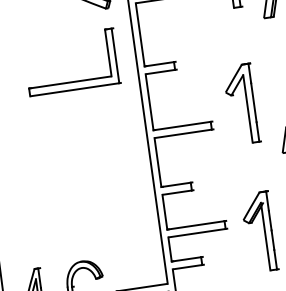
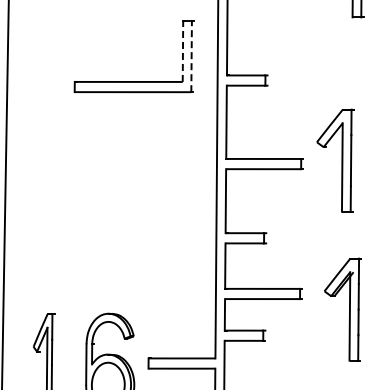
line: (107, 53) -> (182, 51), solid -> dashed
line: (115, 55) -> (191, 56), solid -> dashed
part: (241, 104) -> (335, 160), moved

